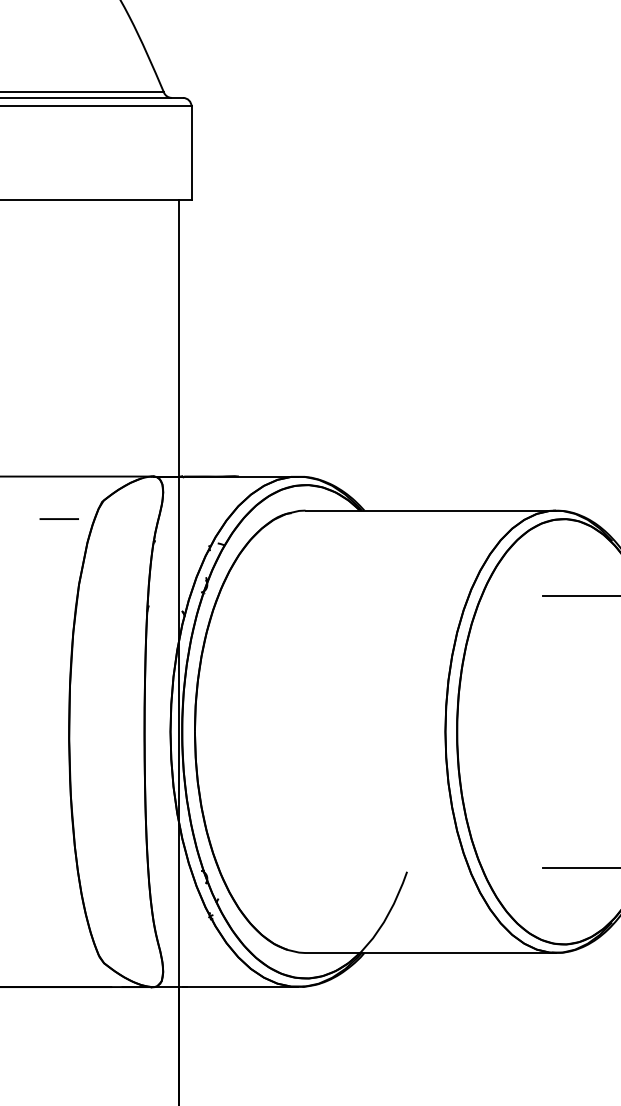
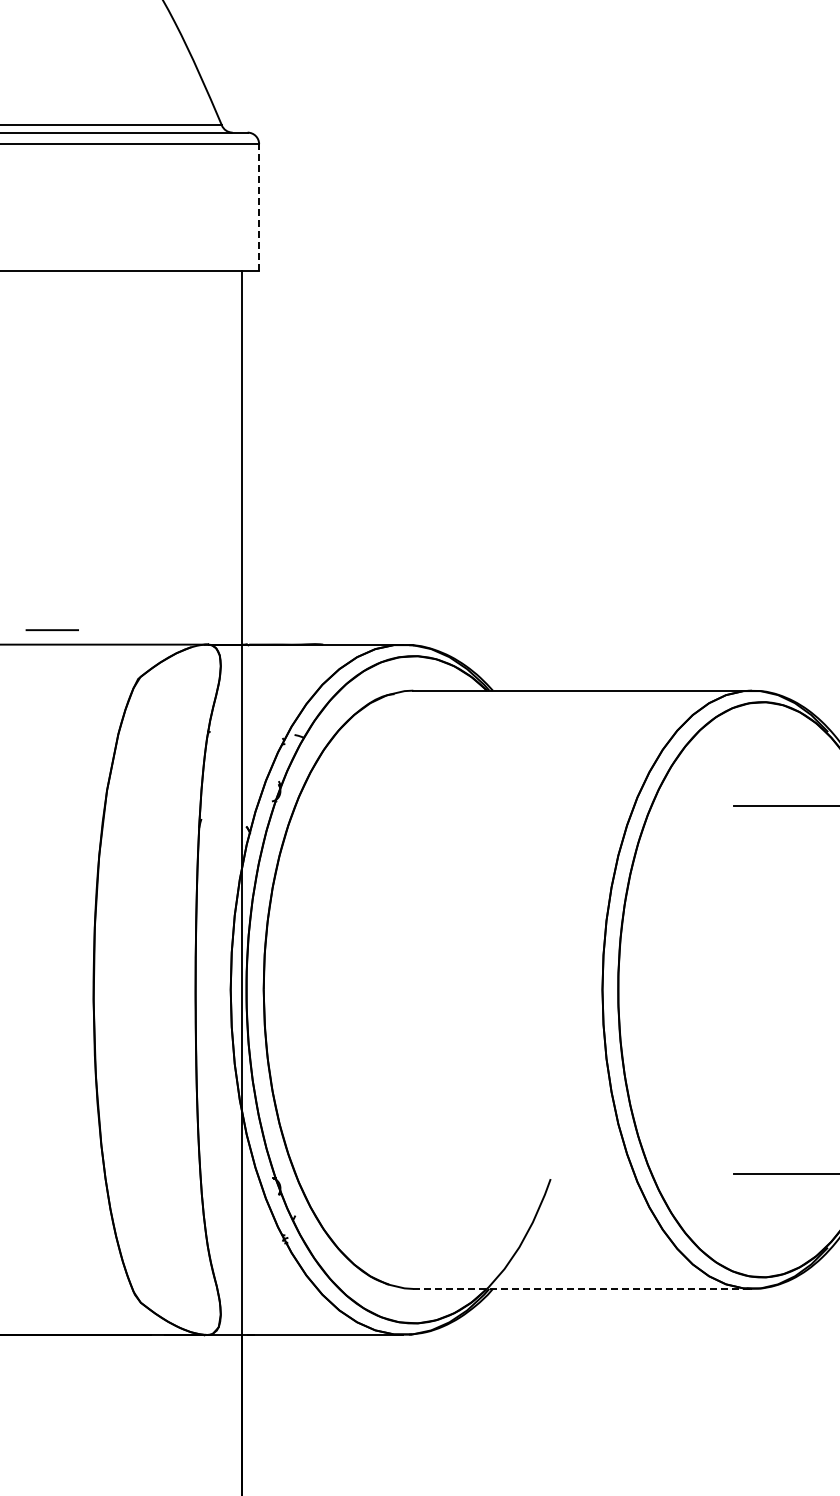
line: (191, 152) -> (259, 206), solid -> dashed
line: (58, 519) -> (51, 630), moved
line: (431, 952) -> (583, 1288), solid -> dashed

